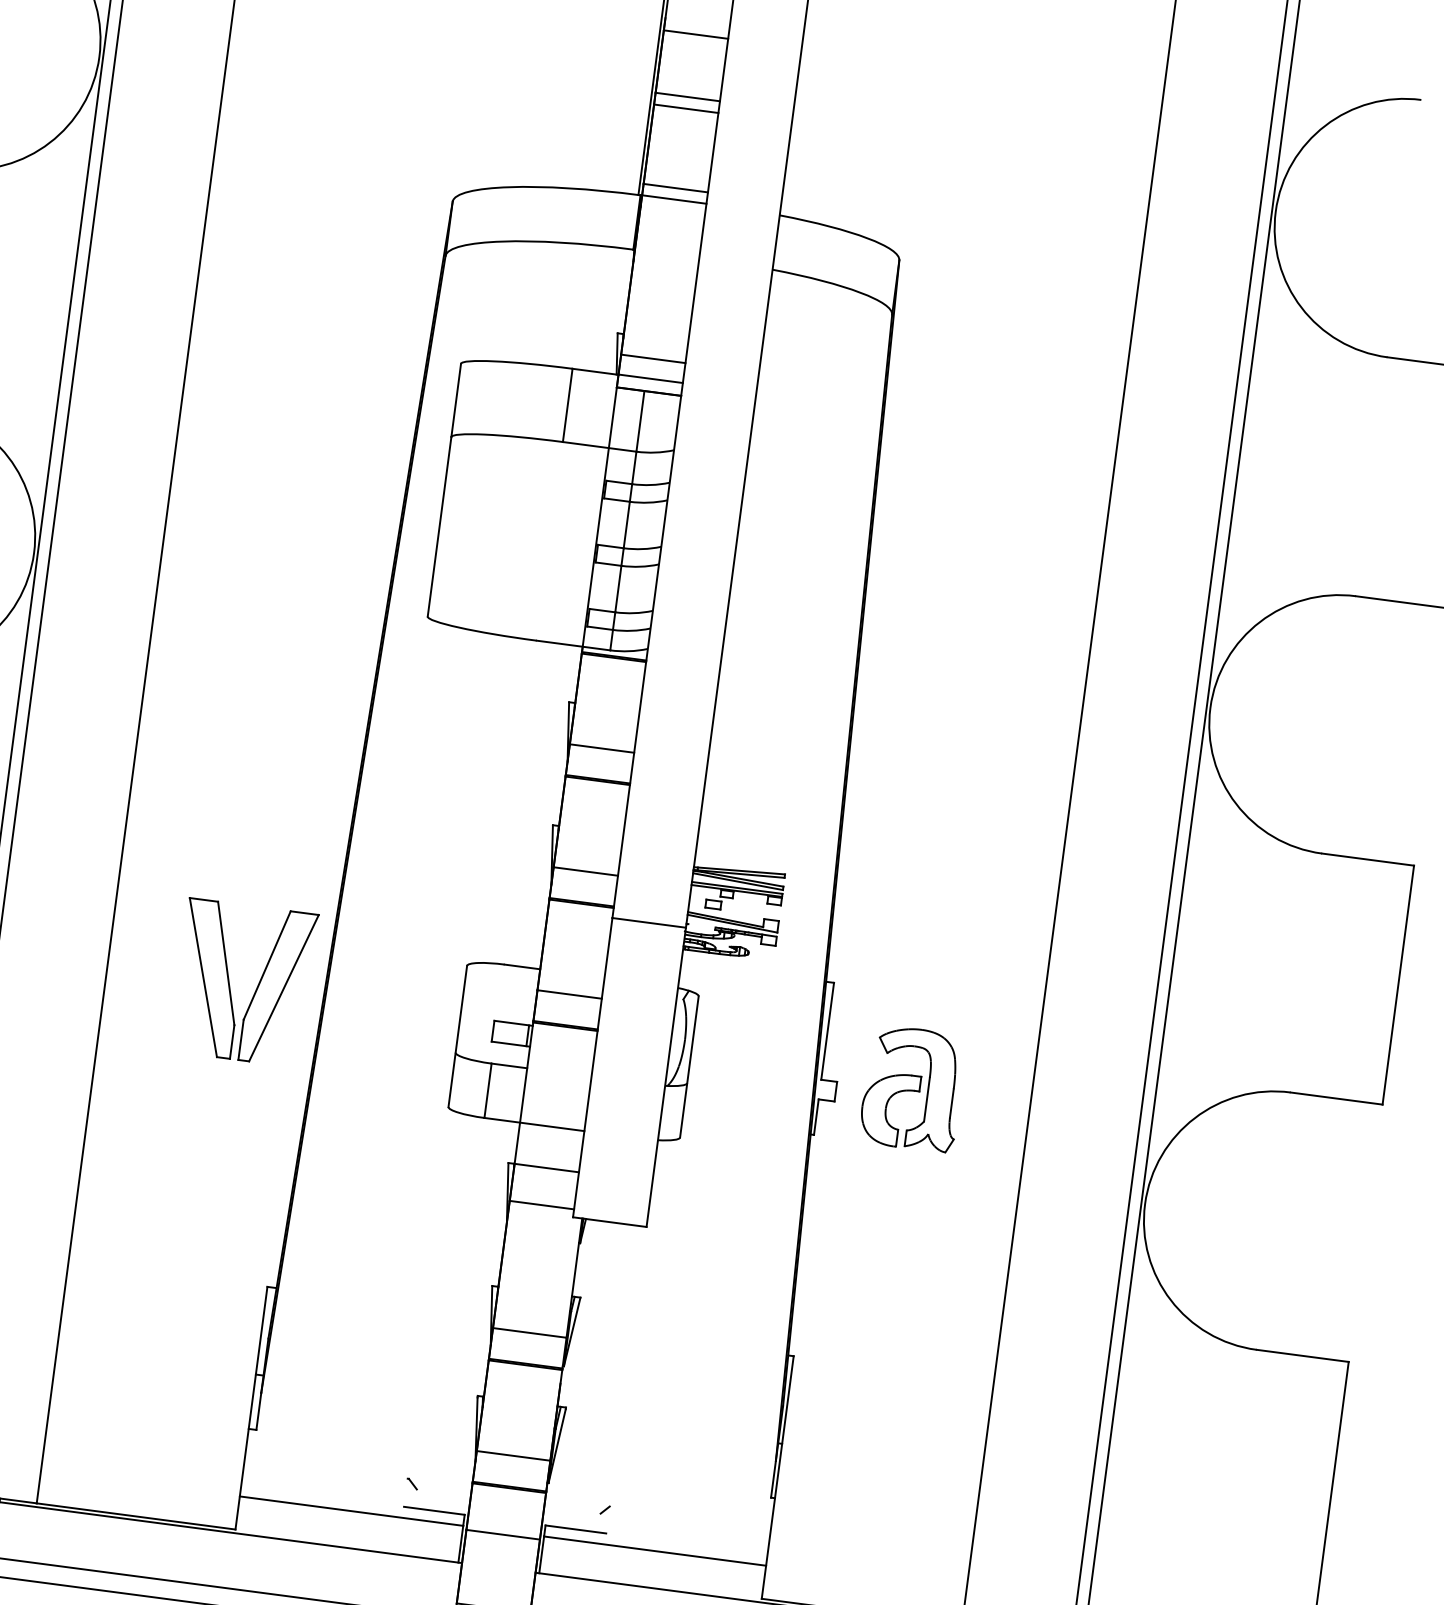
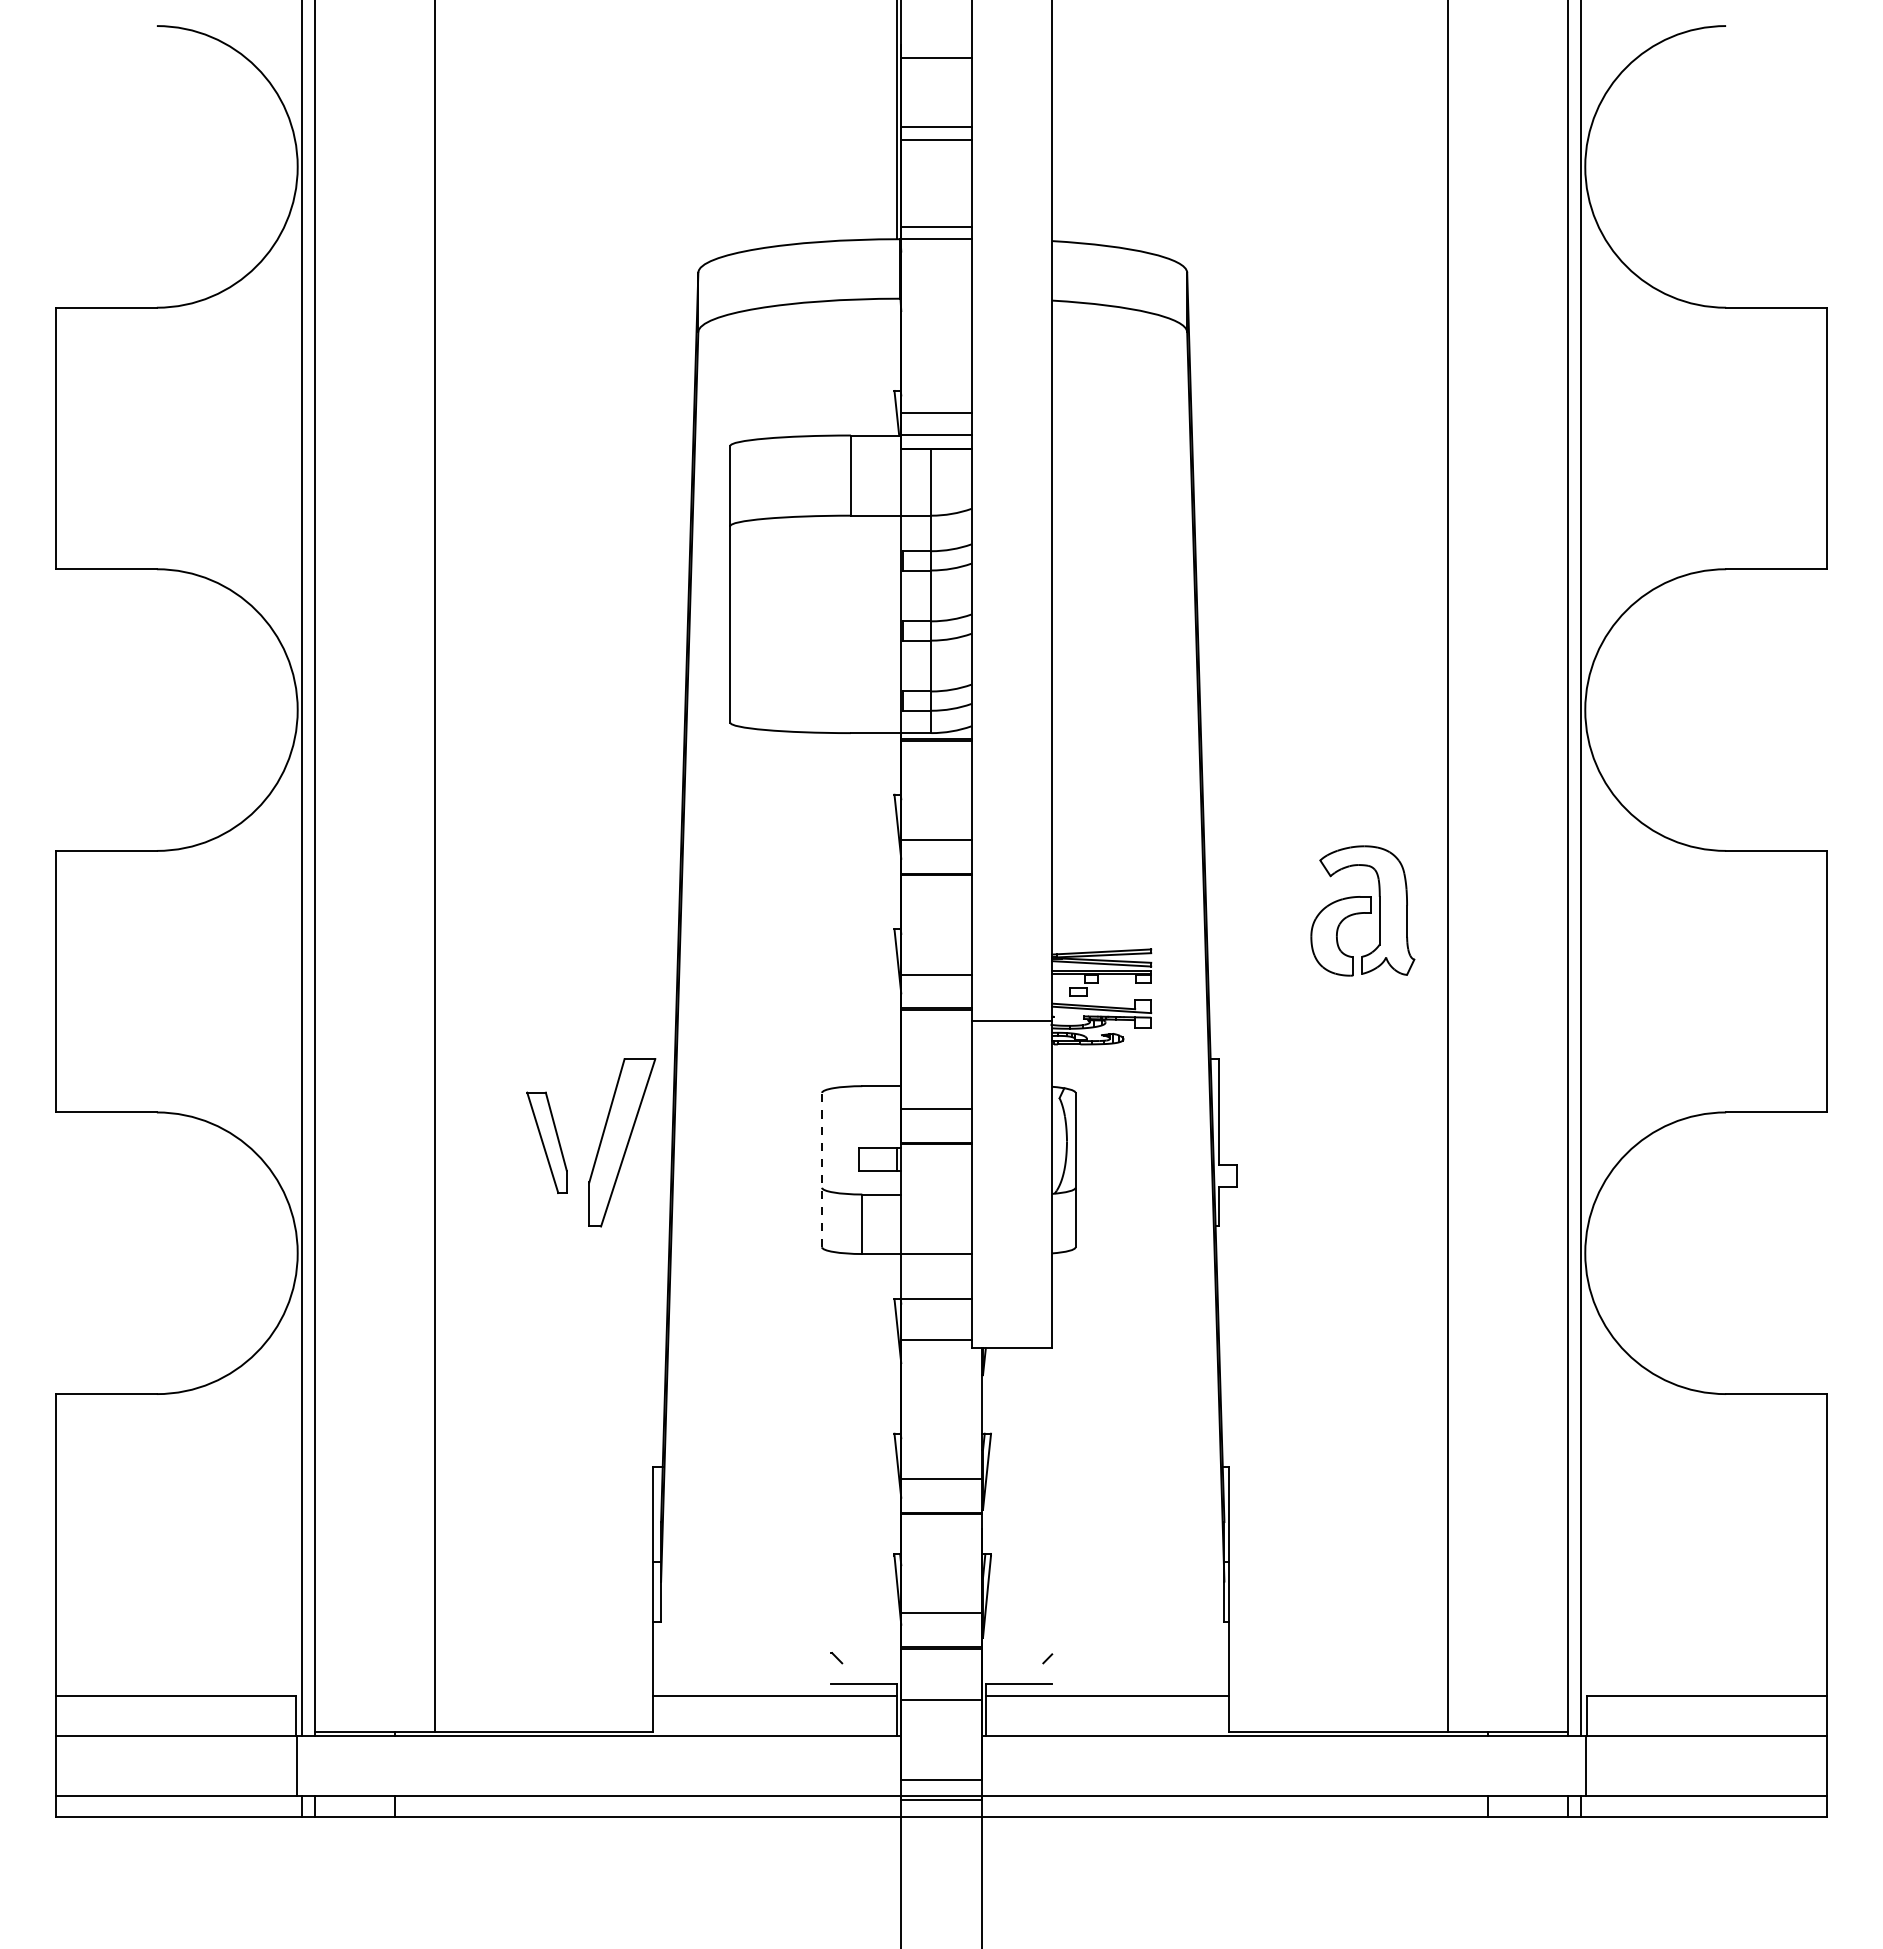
part: (209, 978) -> (546, 1142), size x0.6
line: (458, 1035) -> (822, 1169), solid -> dashed
part: (912, 1088) -> (1362, 910), moved

